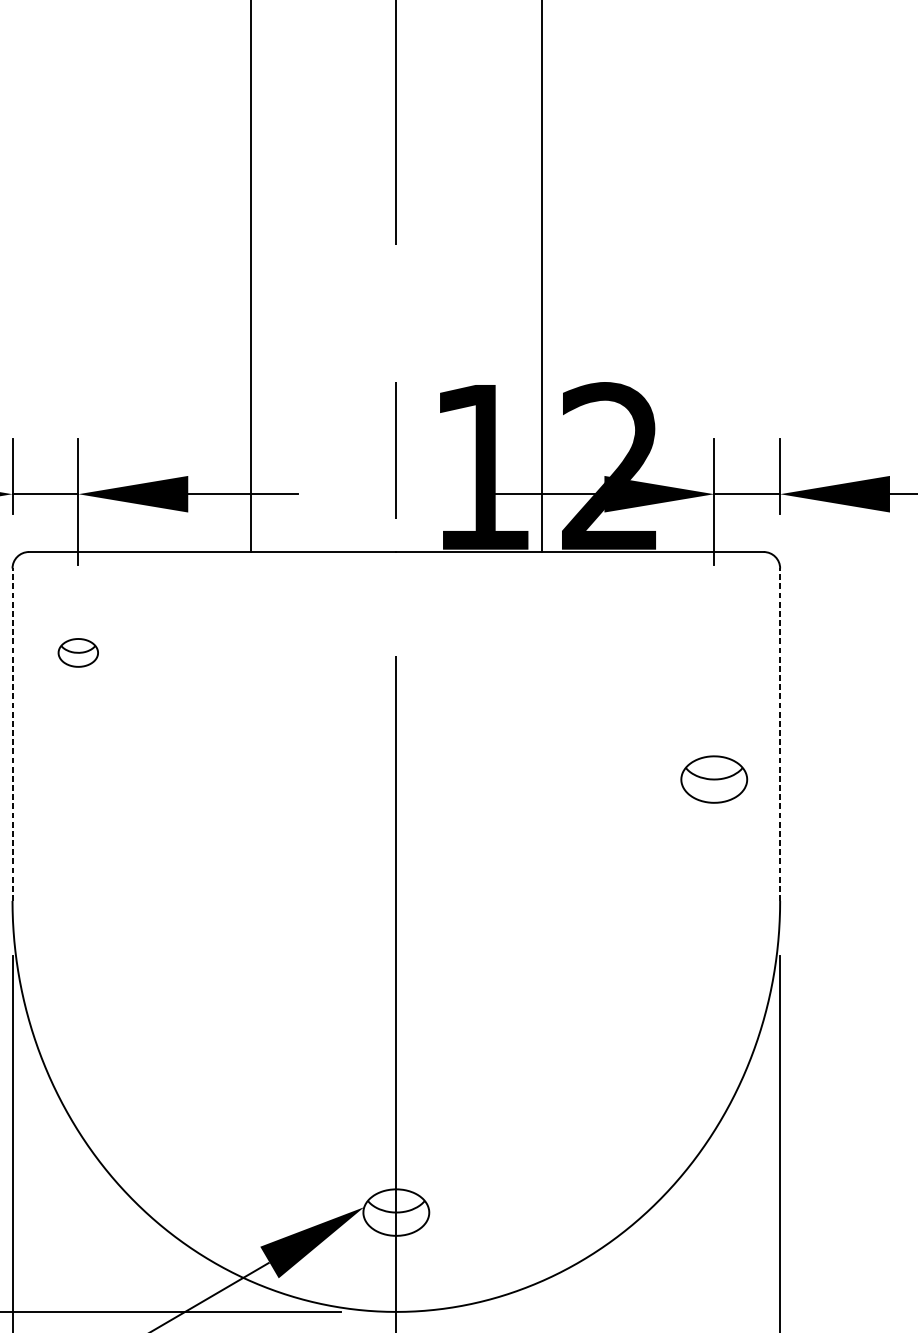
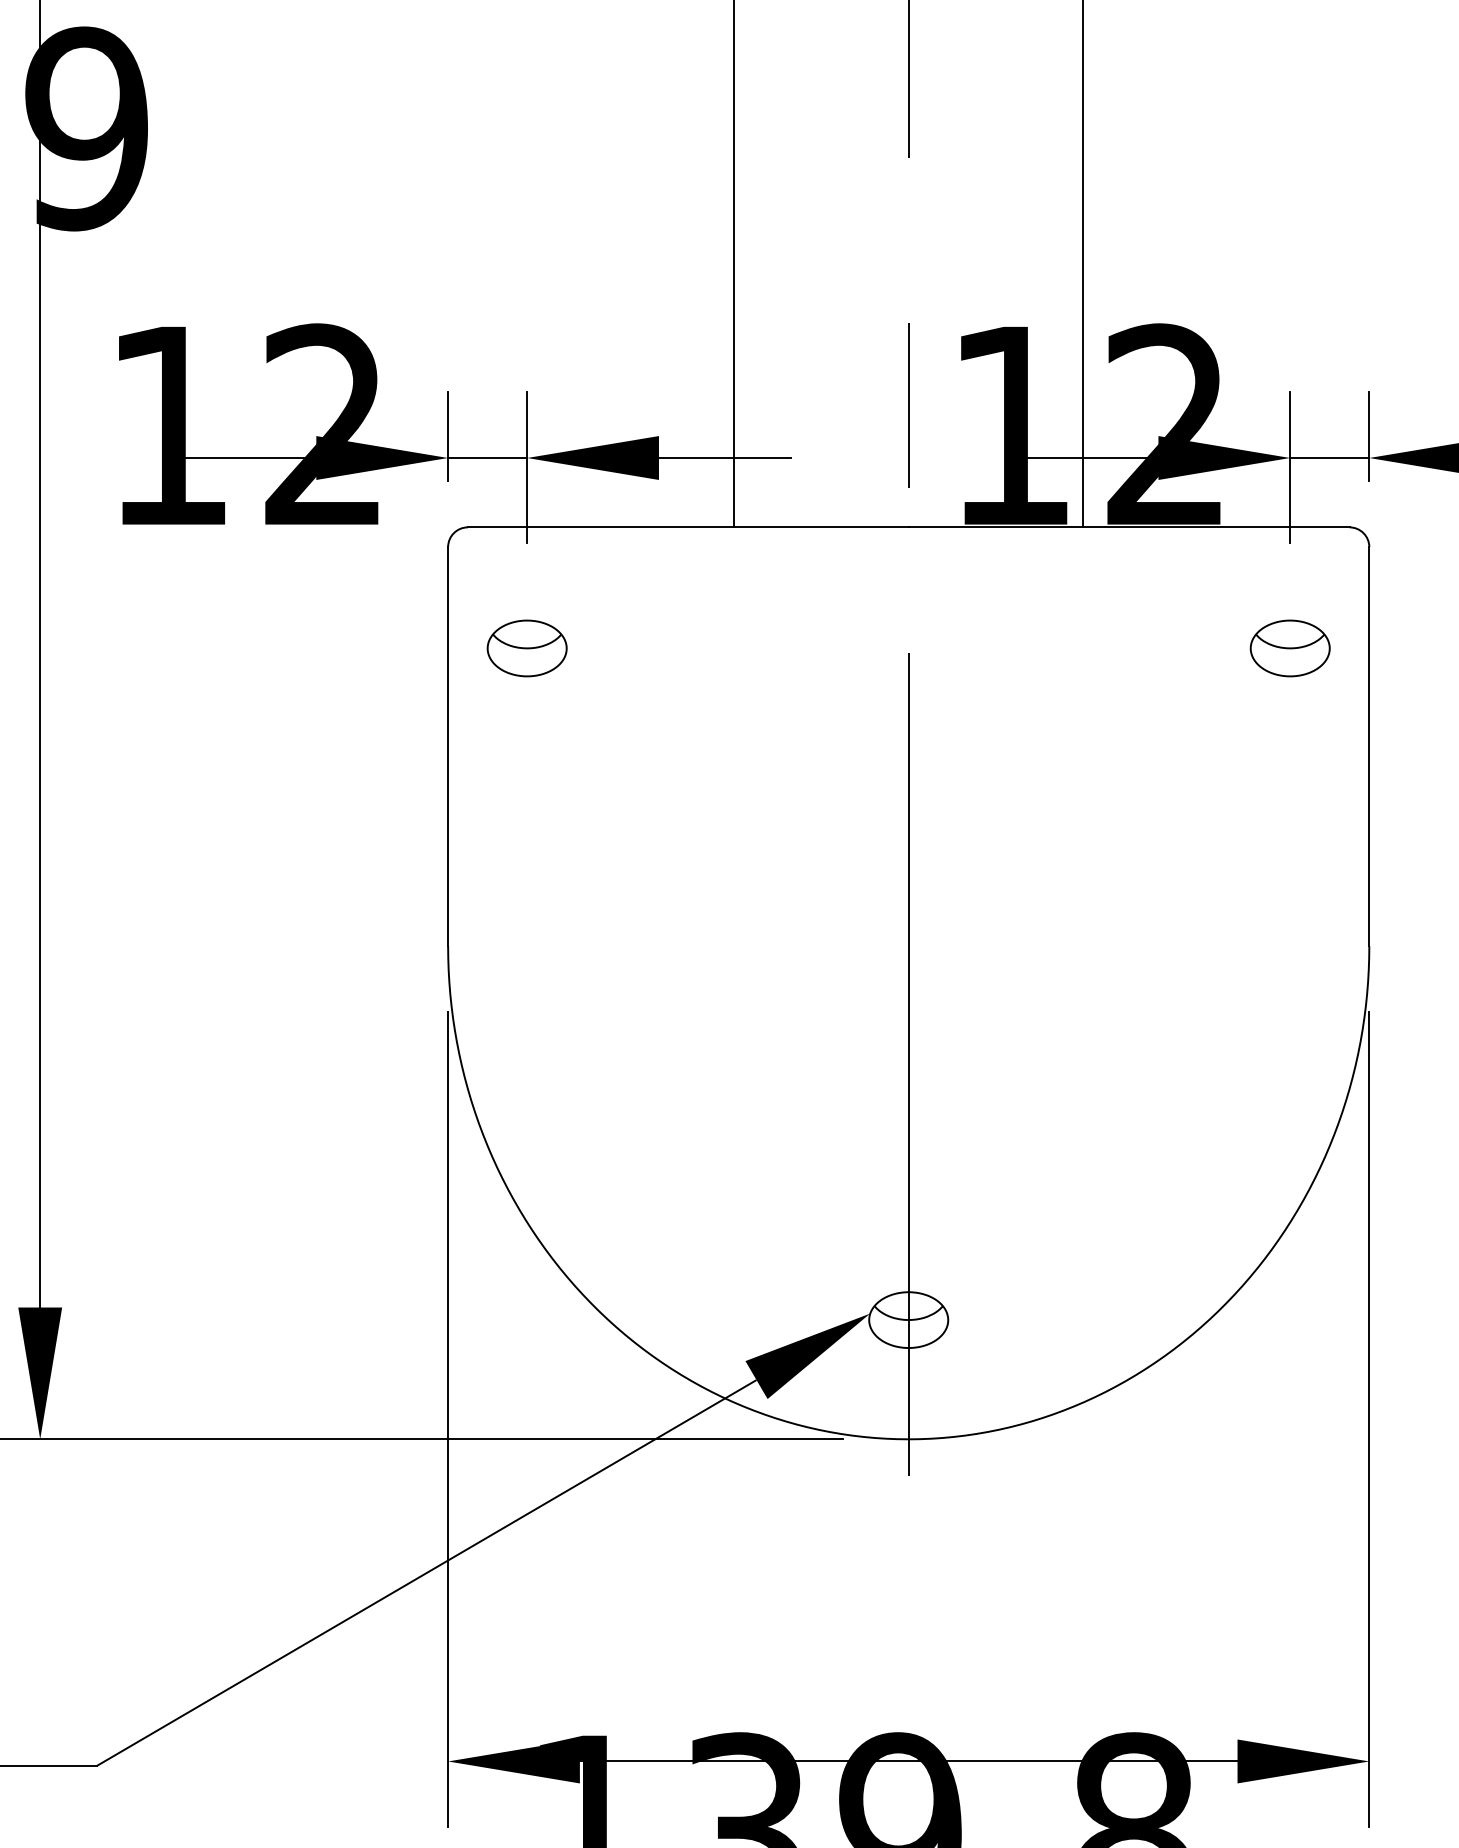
part: (77, 652) -> (526, 648), size x1.67
line: (12, 734) -> (448, 746), dashed -> solid
line: (780, 734) -> (1369, 746), dashed -> solid
part: (713, 779) -> (1289, 648), moved

